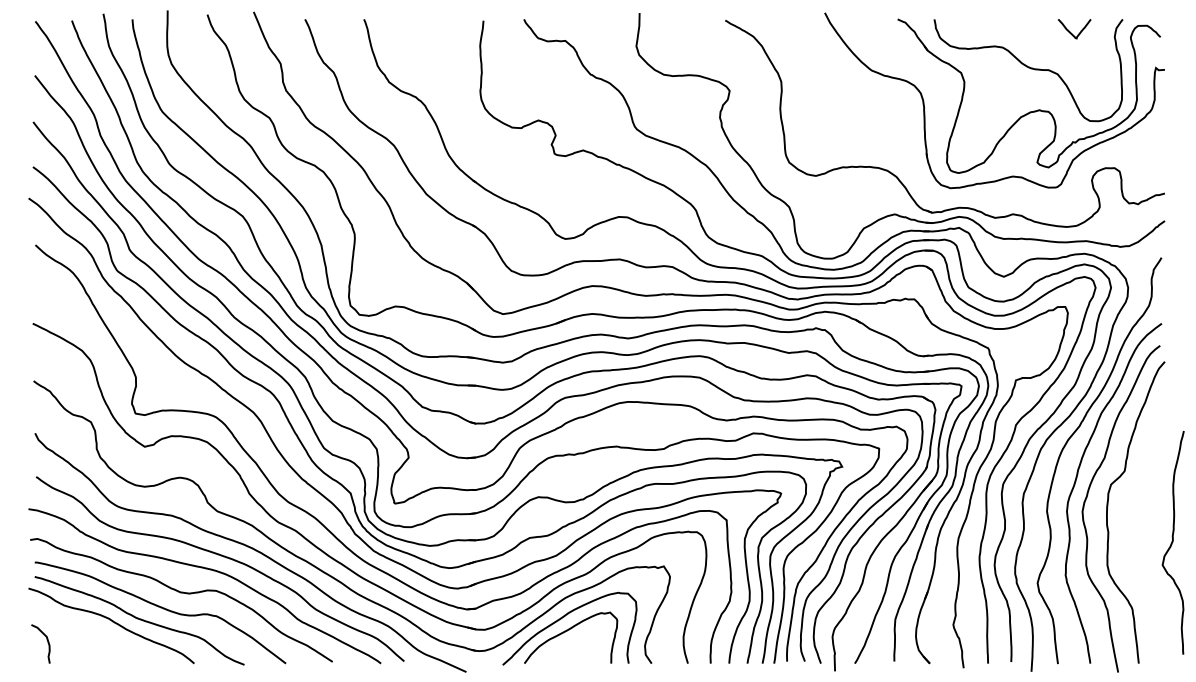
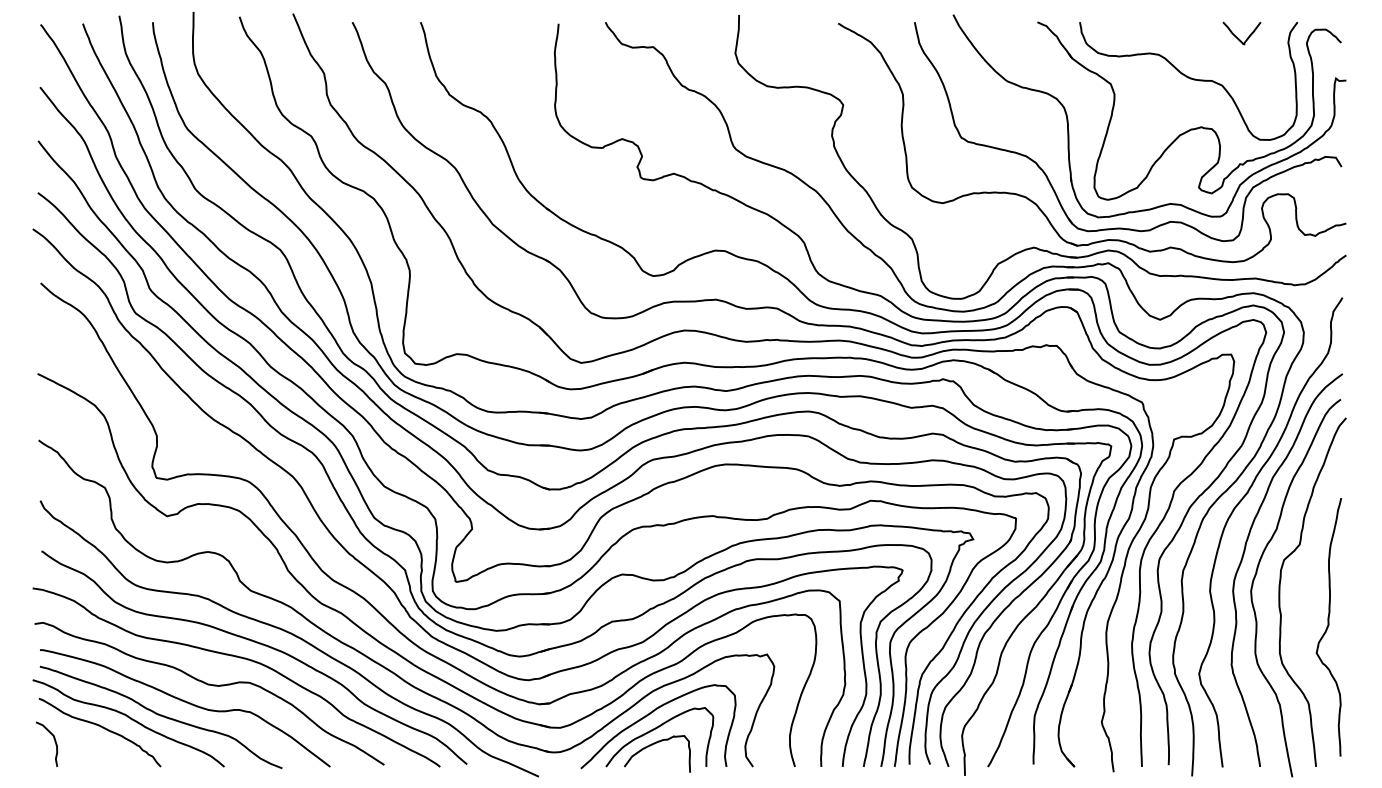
part: (906, 151) -> (1047, 175), added
curve: (1172, 543) -> (1328, 627), moved
curve: (88, 630) -> (102, 728), added
curve: (564, 645) -> (652, 745), added

